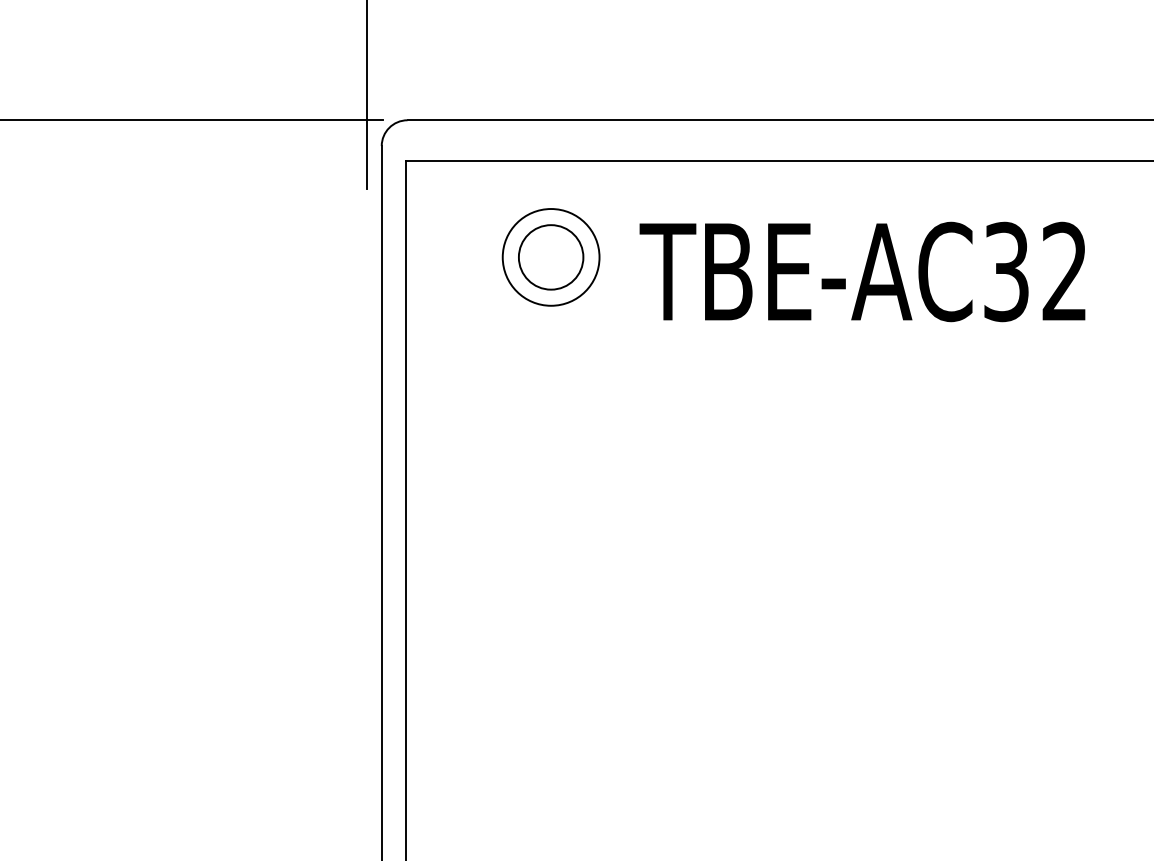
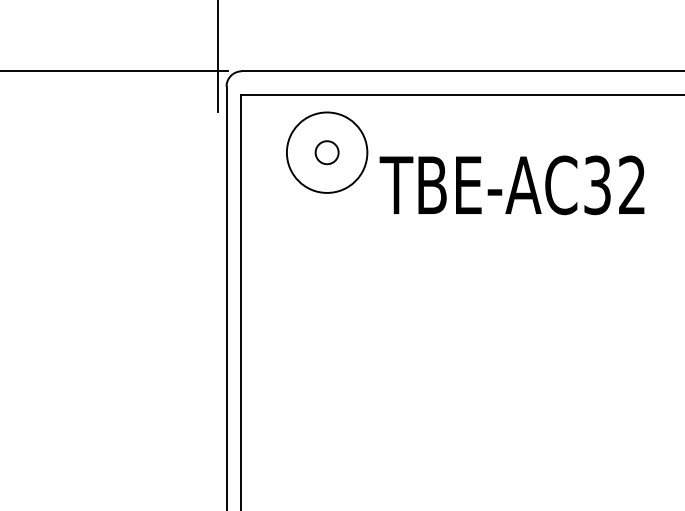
circle: (550, 257) -> (326, 152), size x0.6
circle: (550, 257) -> (326, 152), size x1.4
text: (861, 272) -> (511, 185), moved

